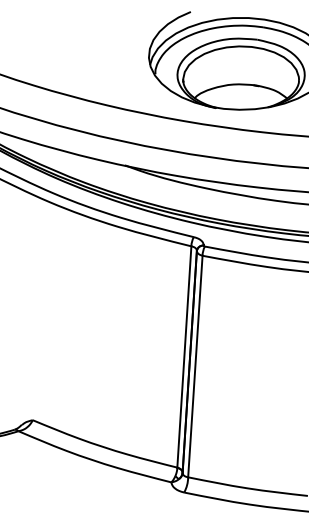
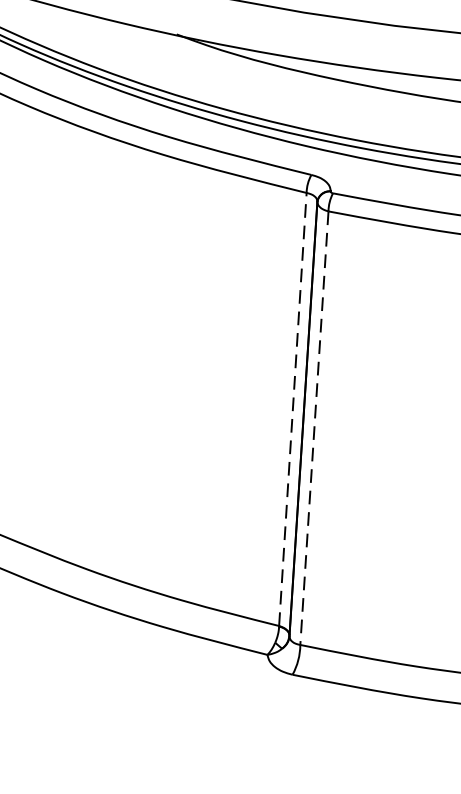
line: (184, 356) -> (293, 408), solid -> dashed
line: (195, 367) -> (314, 430), solid -> dashed

